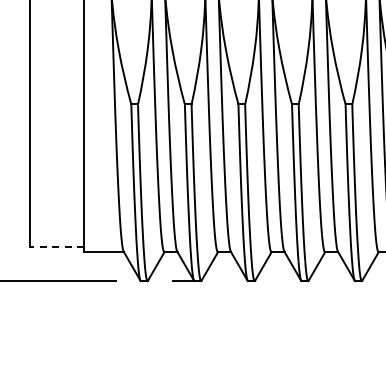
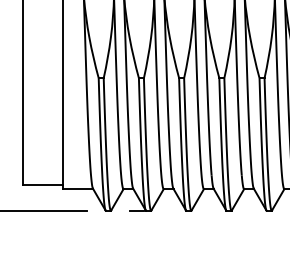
line: (57, 246) -> (43, 184), dashed -> solid

